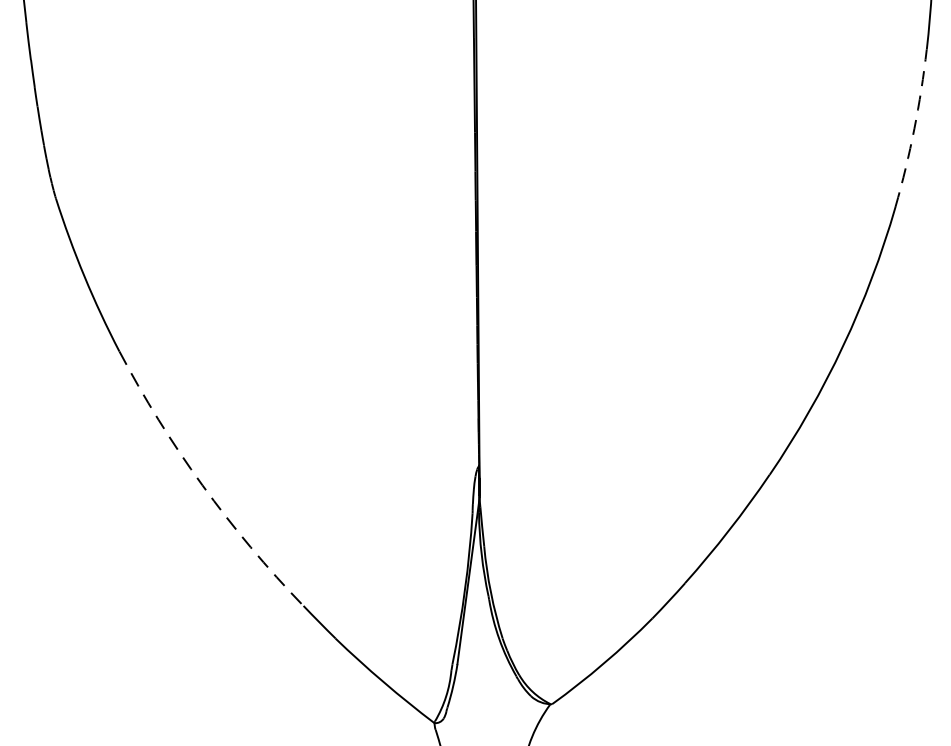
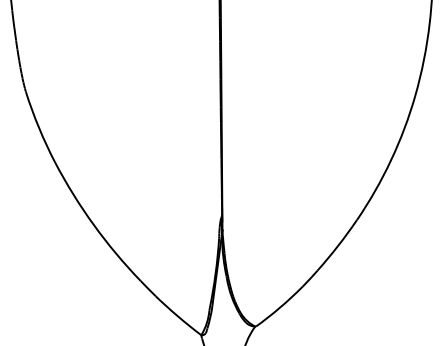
arc: (913, 128) -> (423, 59), dashed -> solid
arc: (201, 486) -> (93, 225), dashed -> solid

